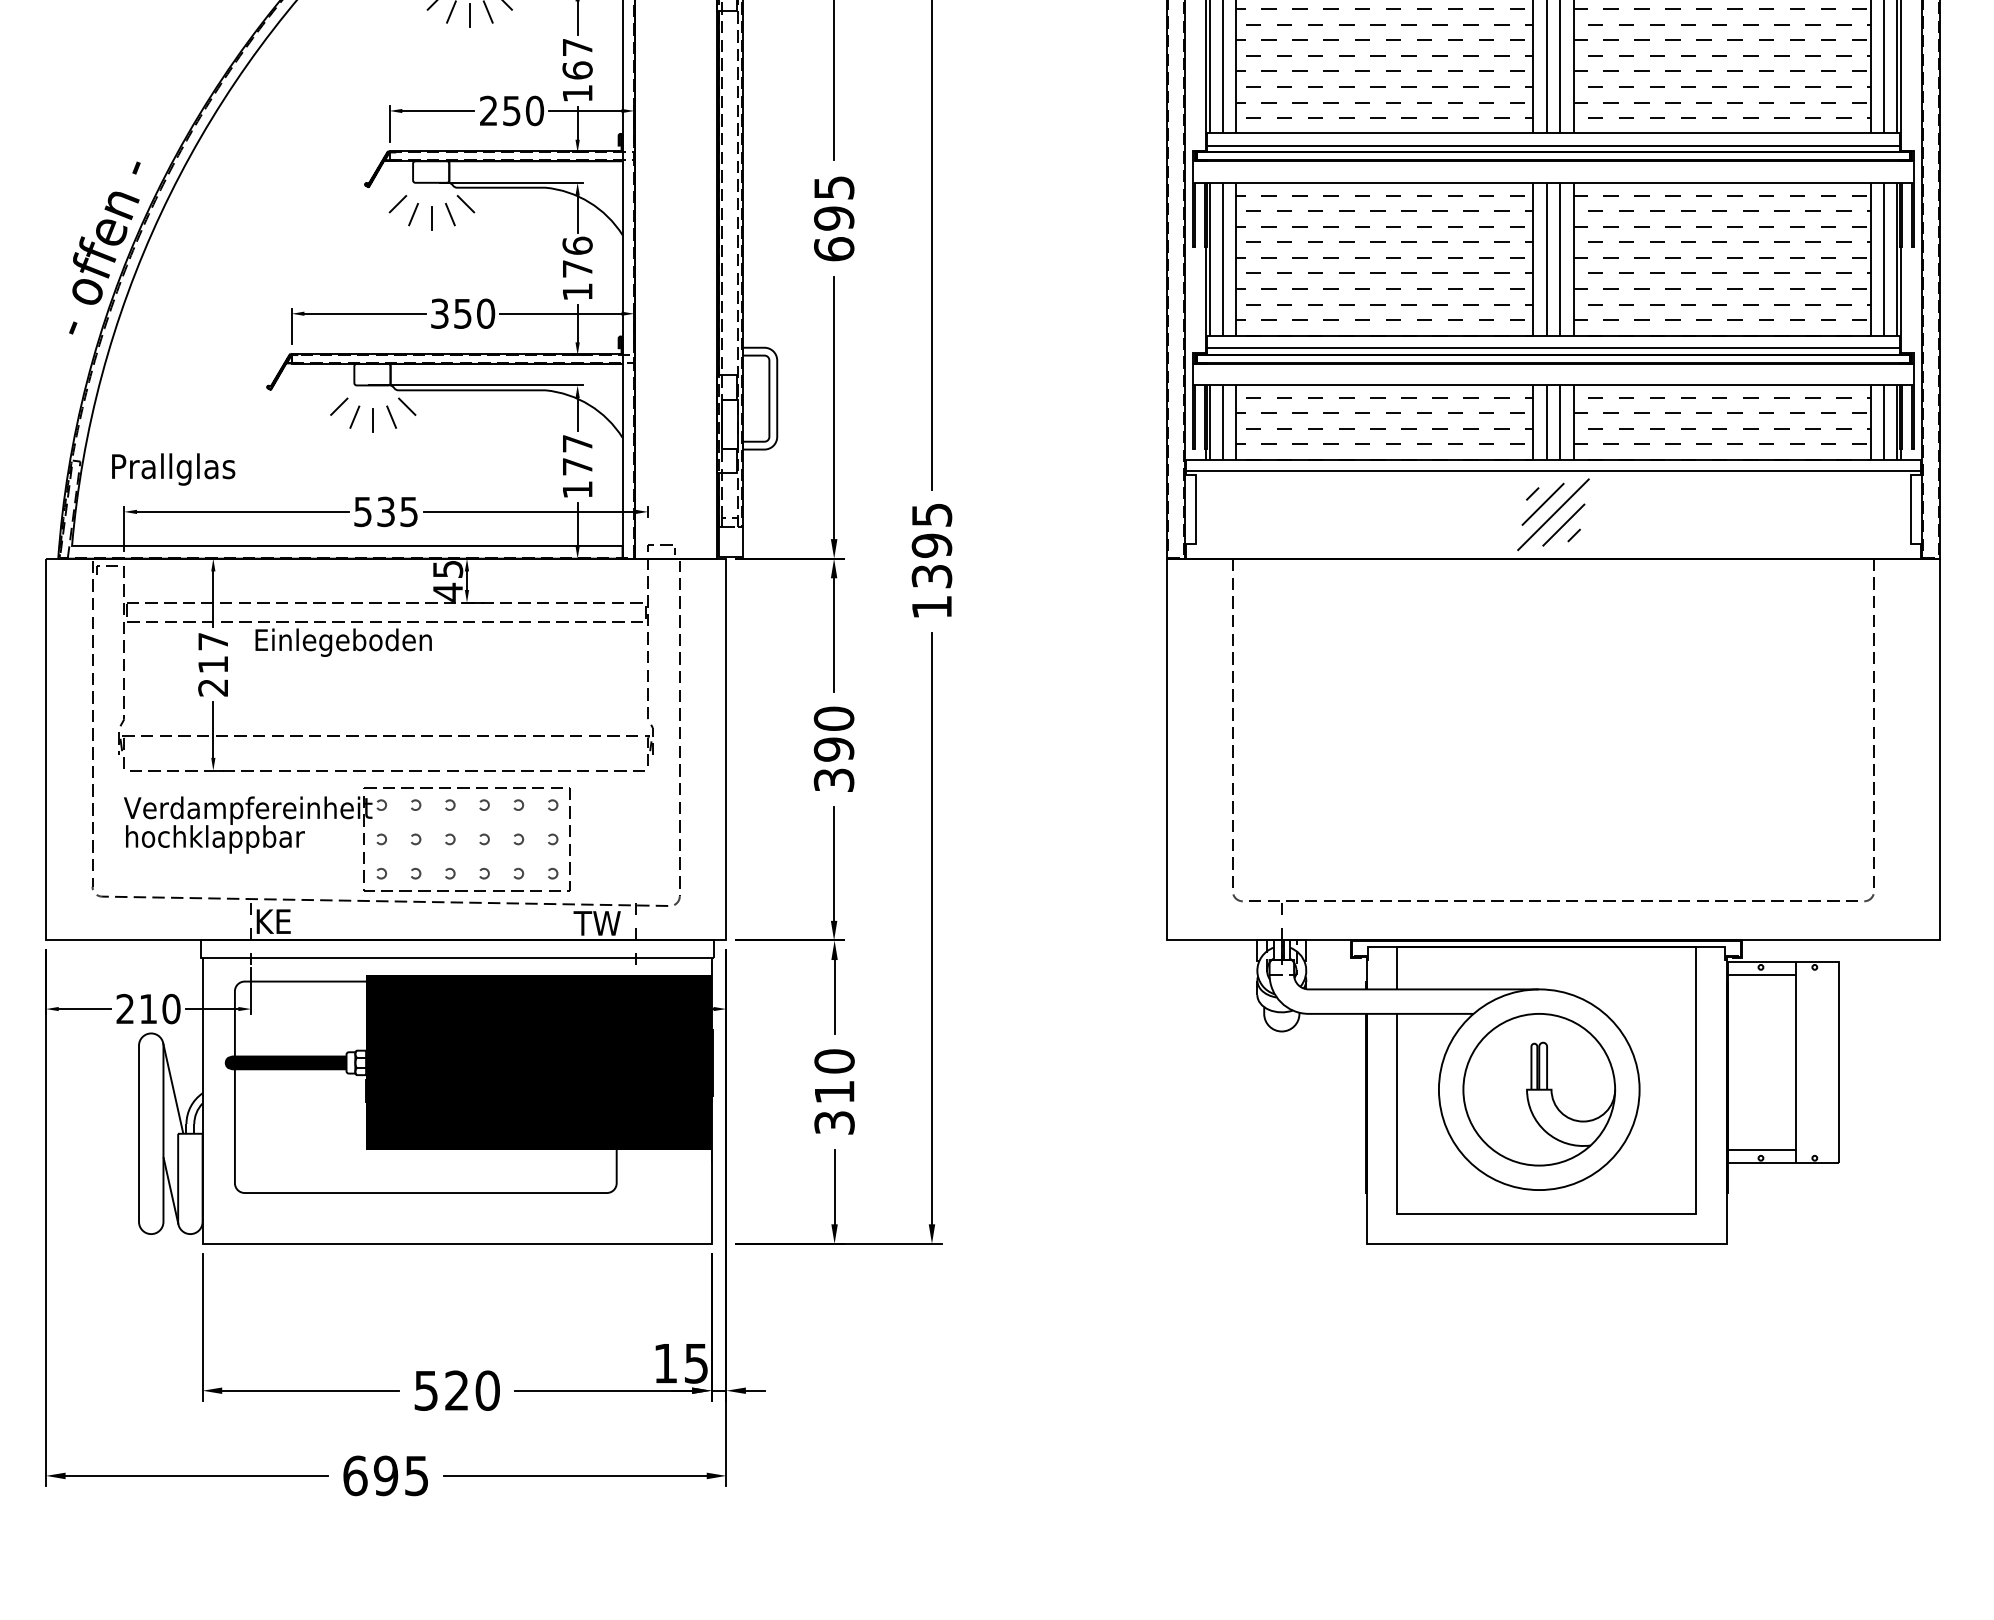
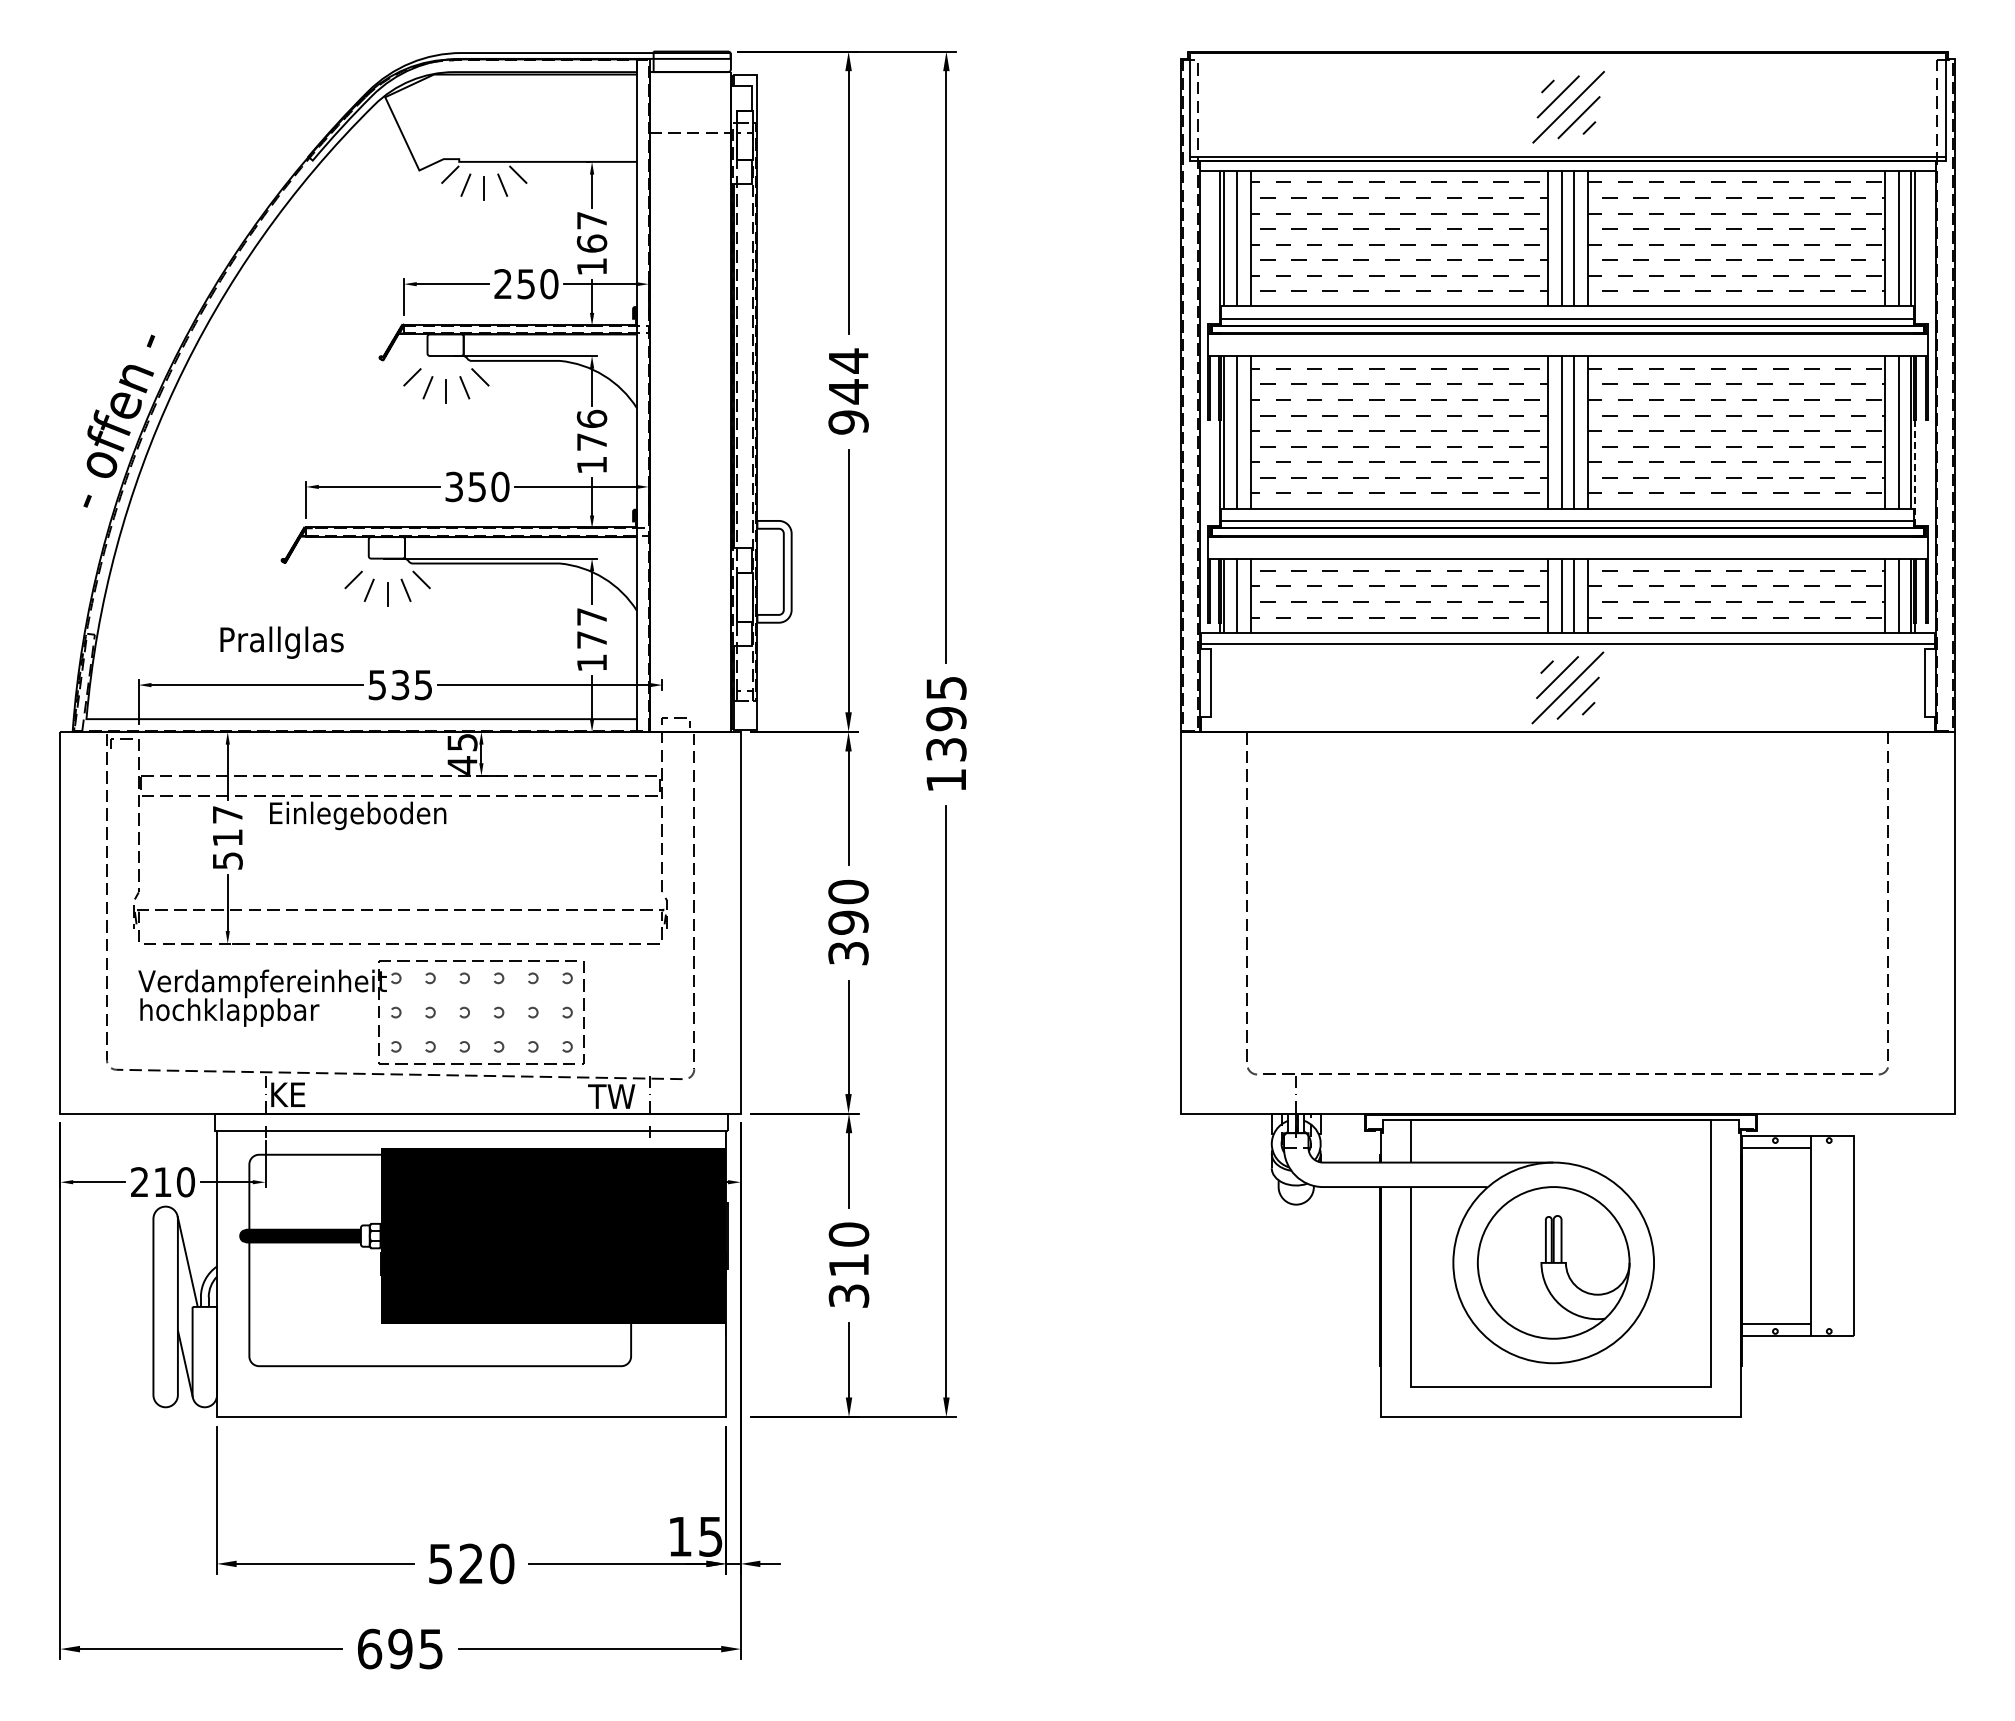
text: (834, 218) -> (848, 391), 695 -> 944
line: (1901, 299) -> (1915, 472), solid -> dashed
text: (173, 469) -> (281, 642), moved
text: (213, 687) -> (227, 860), 217 -> 517

